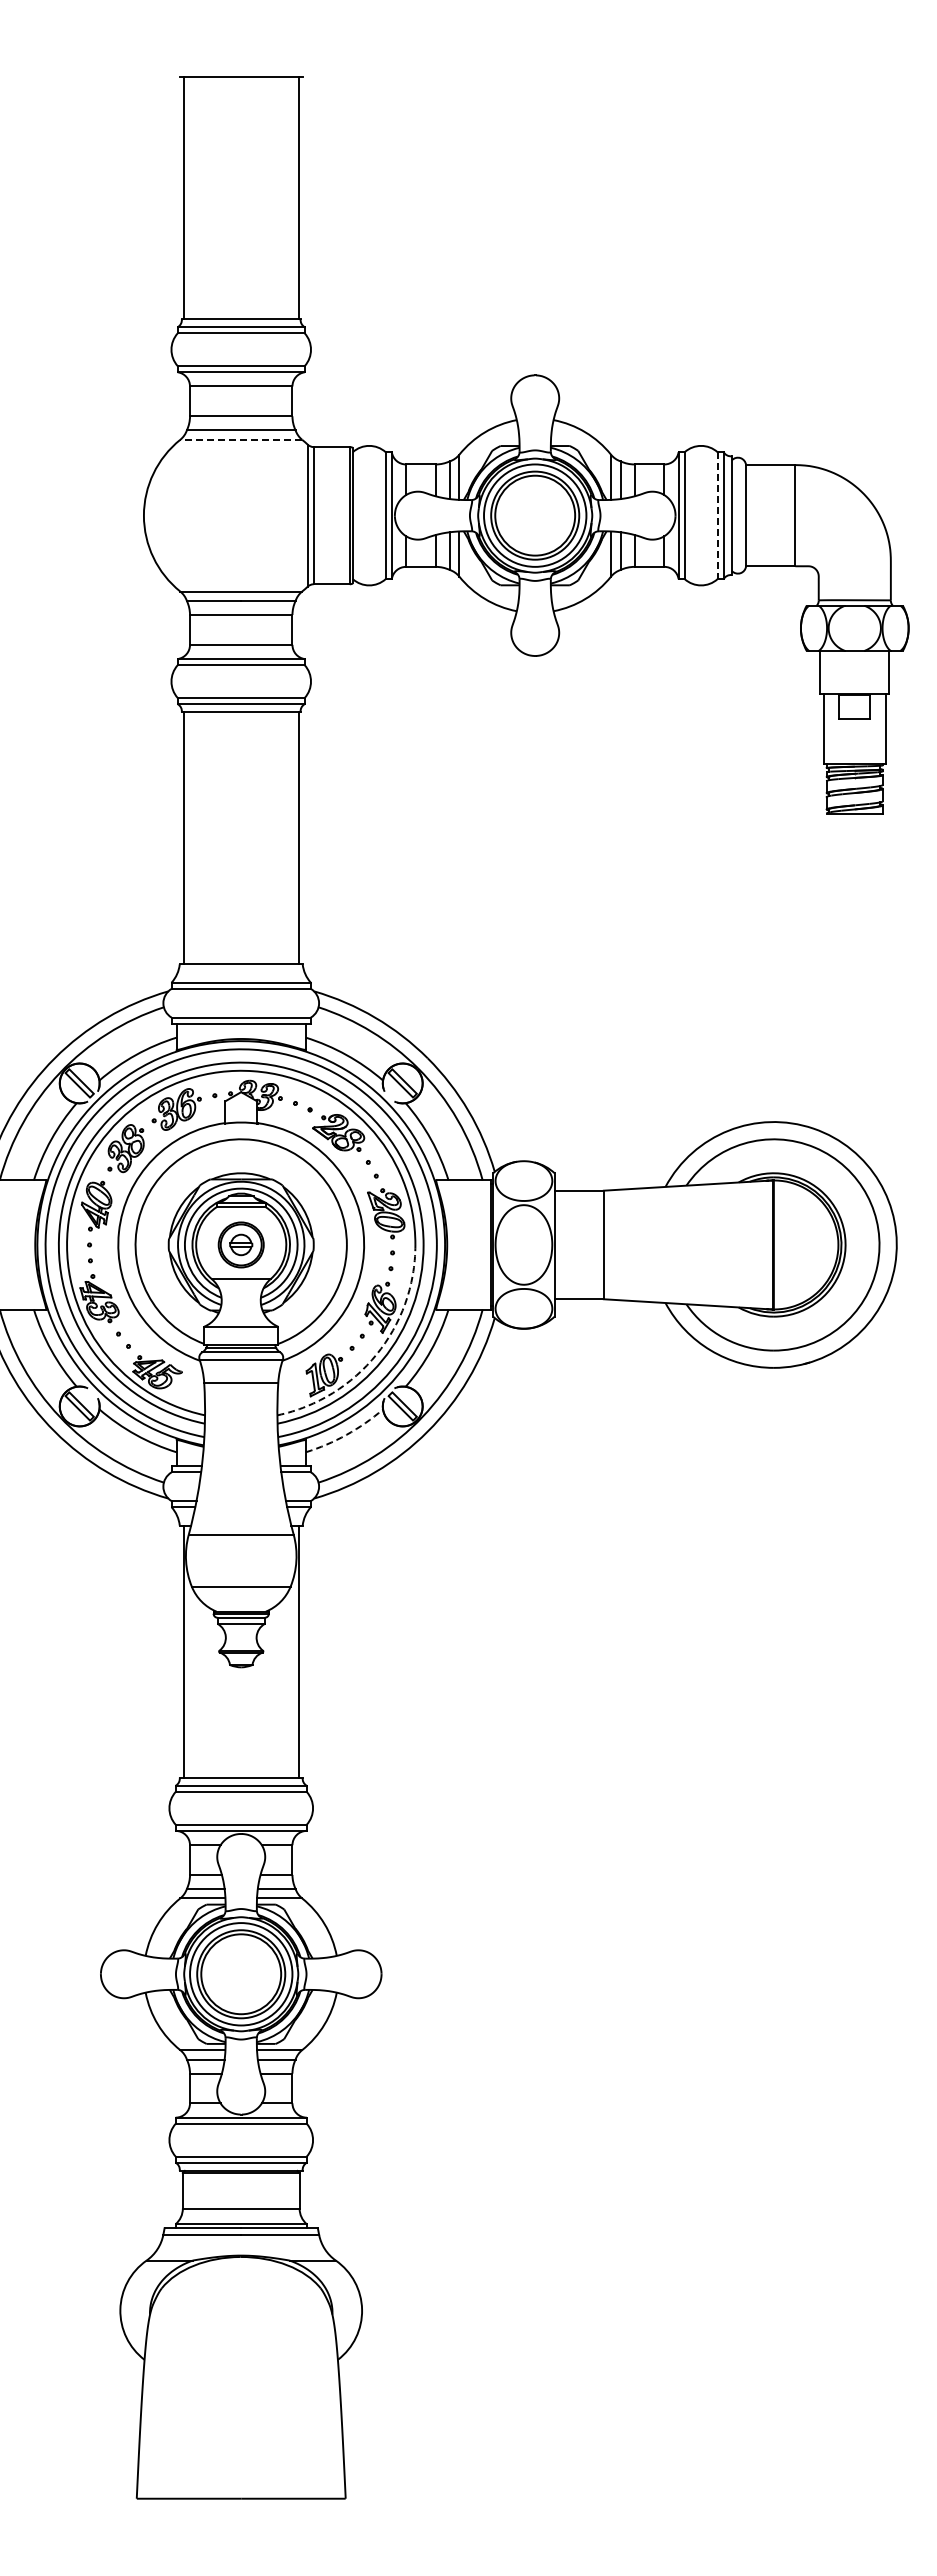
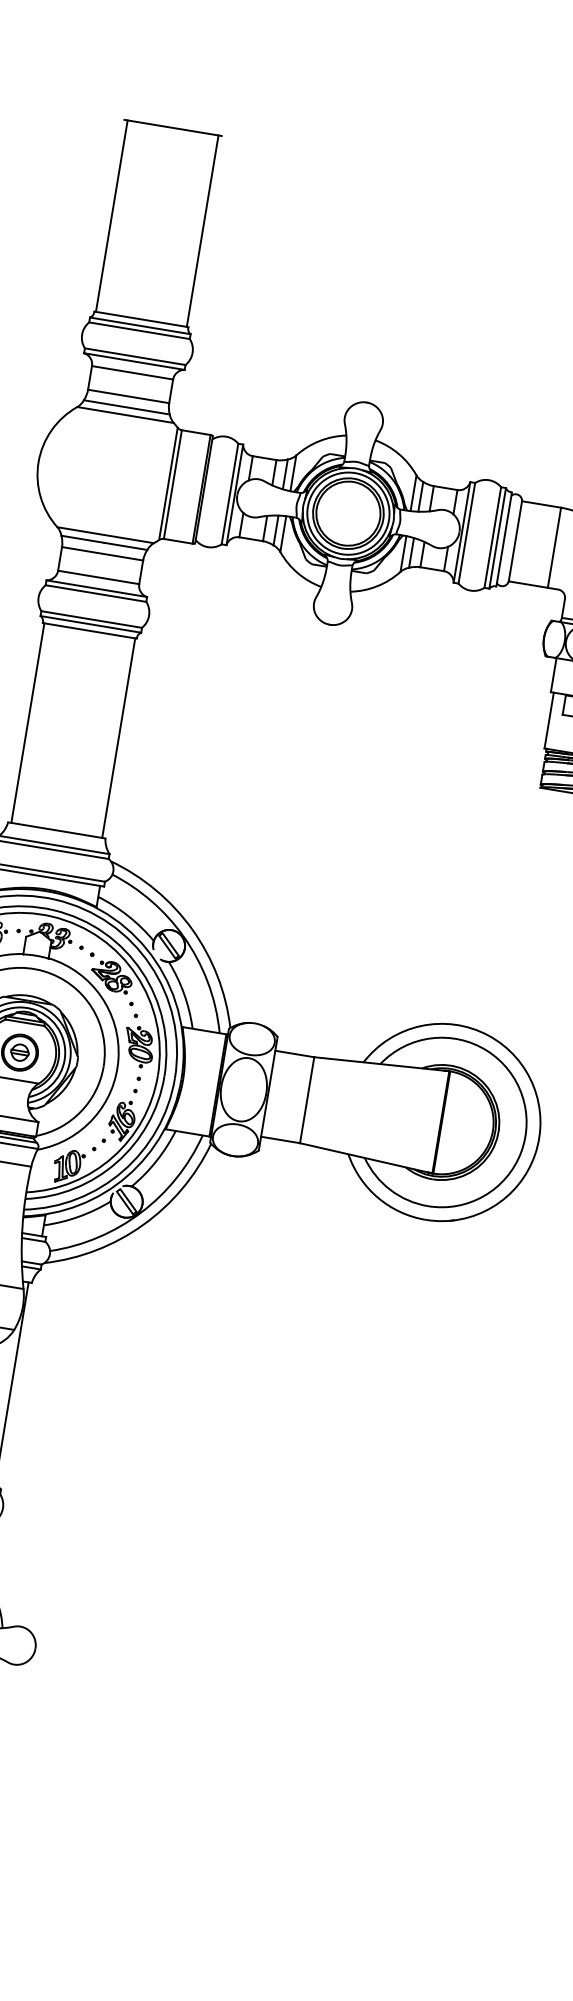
line: (241, 439) -> (125, 414), dashed -> solid
line: (717, 515) -> (492, 537), dashed -> solid
arc: (376, 1354) -> (112, 1157), dashed -> solid
arc: (346, 1434) -> (78, 1216), dashed -> solid

